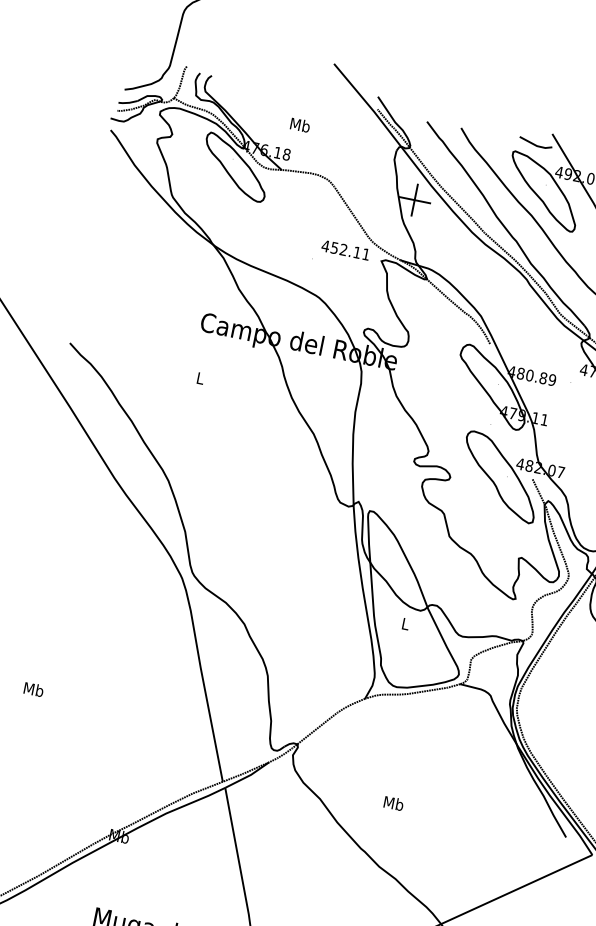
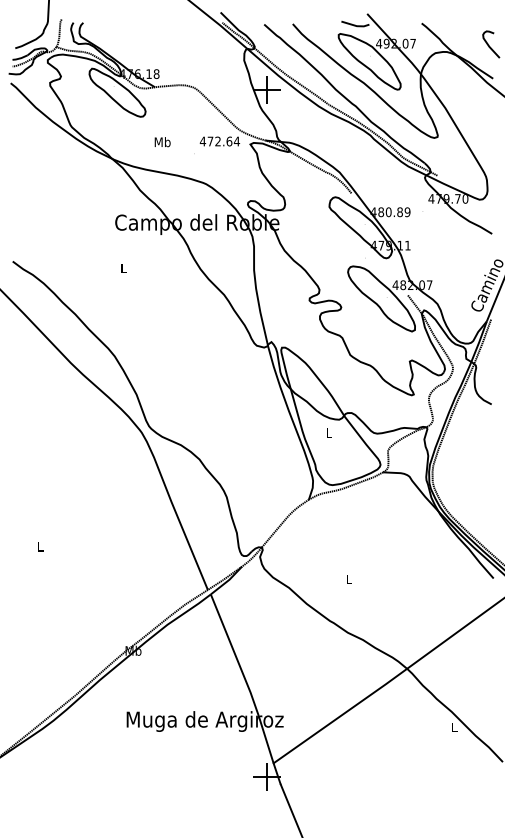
text: (299, 125) -> (162, 142), moved
text: (350, 251) -> (223, 141), 452.11 -> 472.64
text: (33, 689) -> (40, 546), Mb -> L
text: (394, 803) -> (349, 579), Mb -> L

